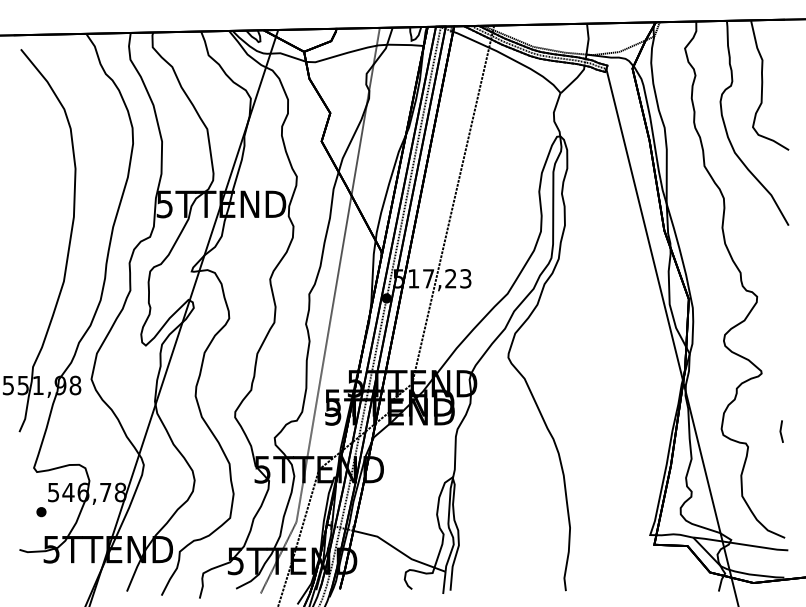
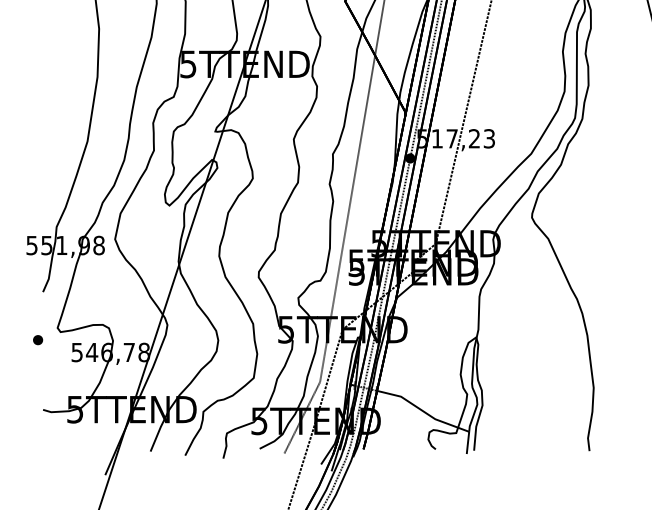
part: (41, 512) -> (38, 340), moved

